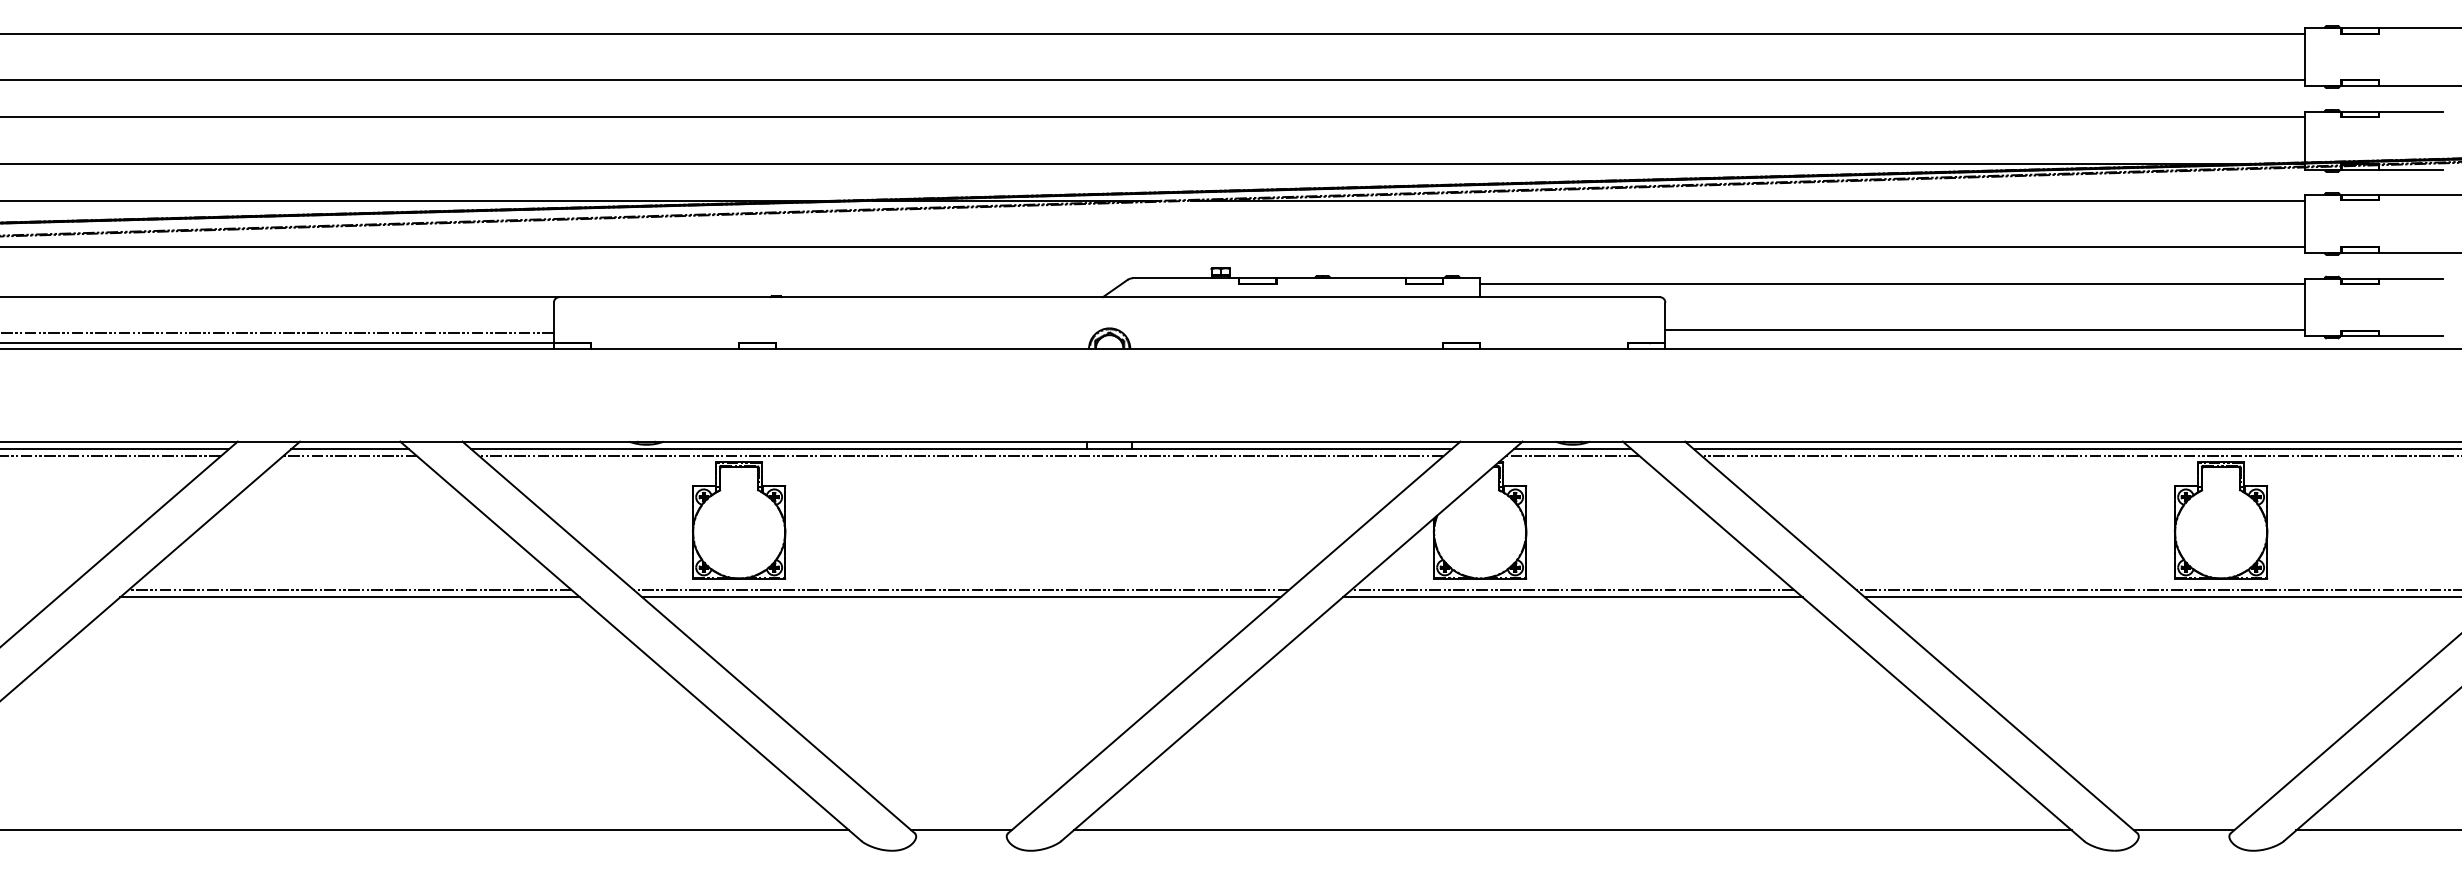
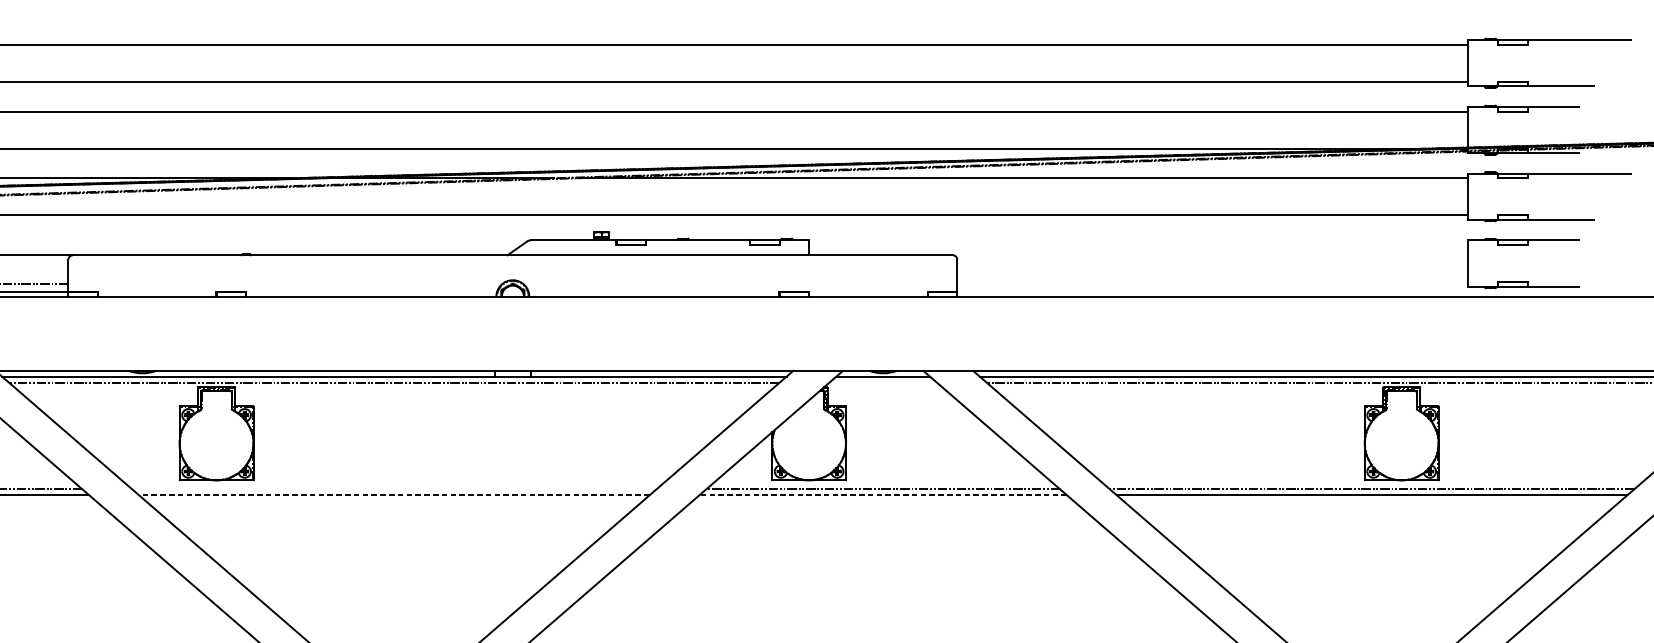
line: (1892, 284) -> (1138, 245), removed
line: (1984, 330) -> (1212, 281), removed
line: (1572, 456) -> (882, 382), removed
line: (961, 589) -> (394, 489), removed
line: (960, 597) -> (393, 495), solid -> dashed
line: (1572, 597) -> (882, 495), solid -> dashed

